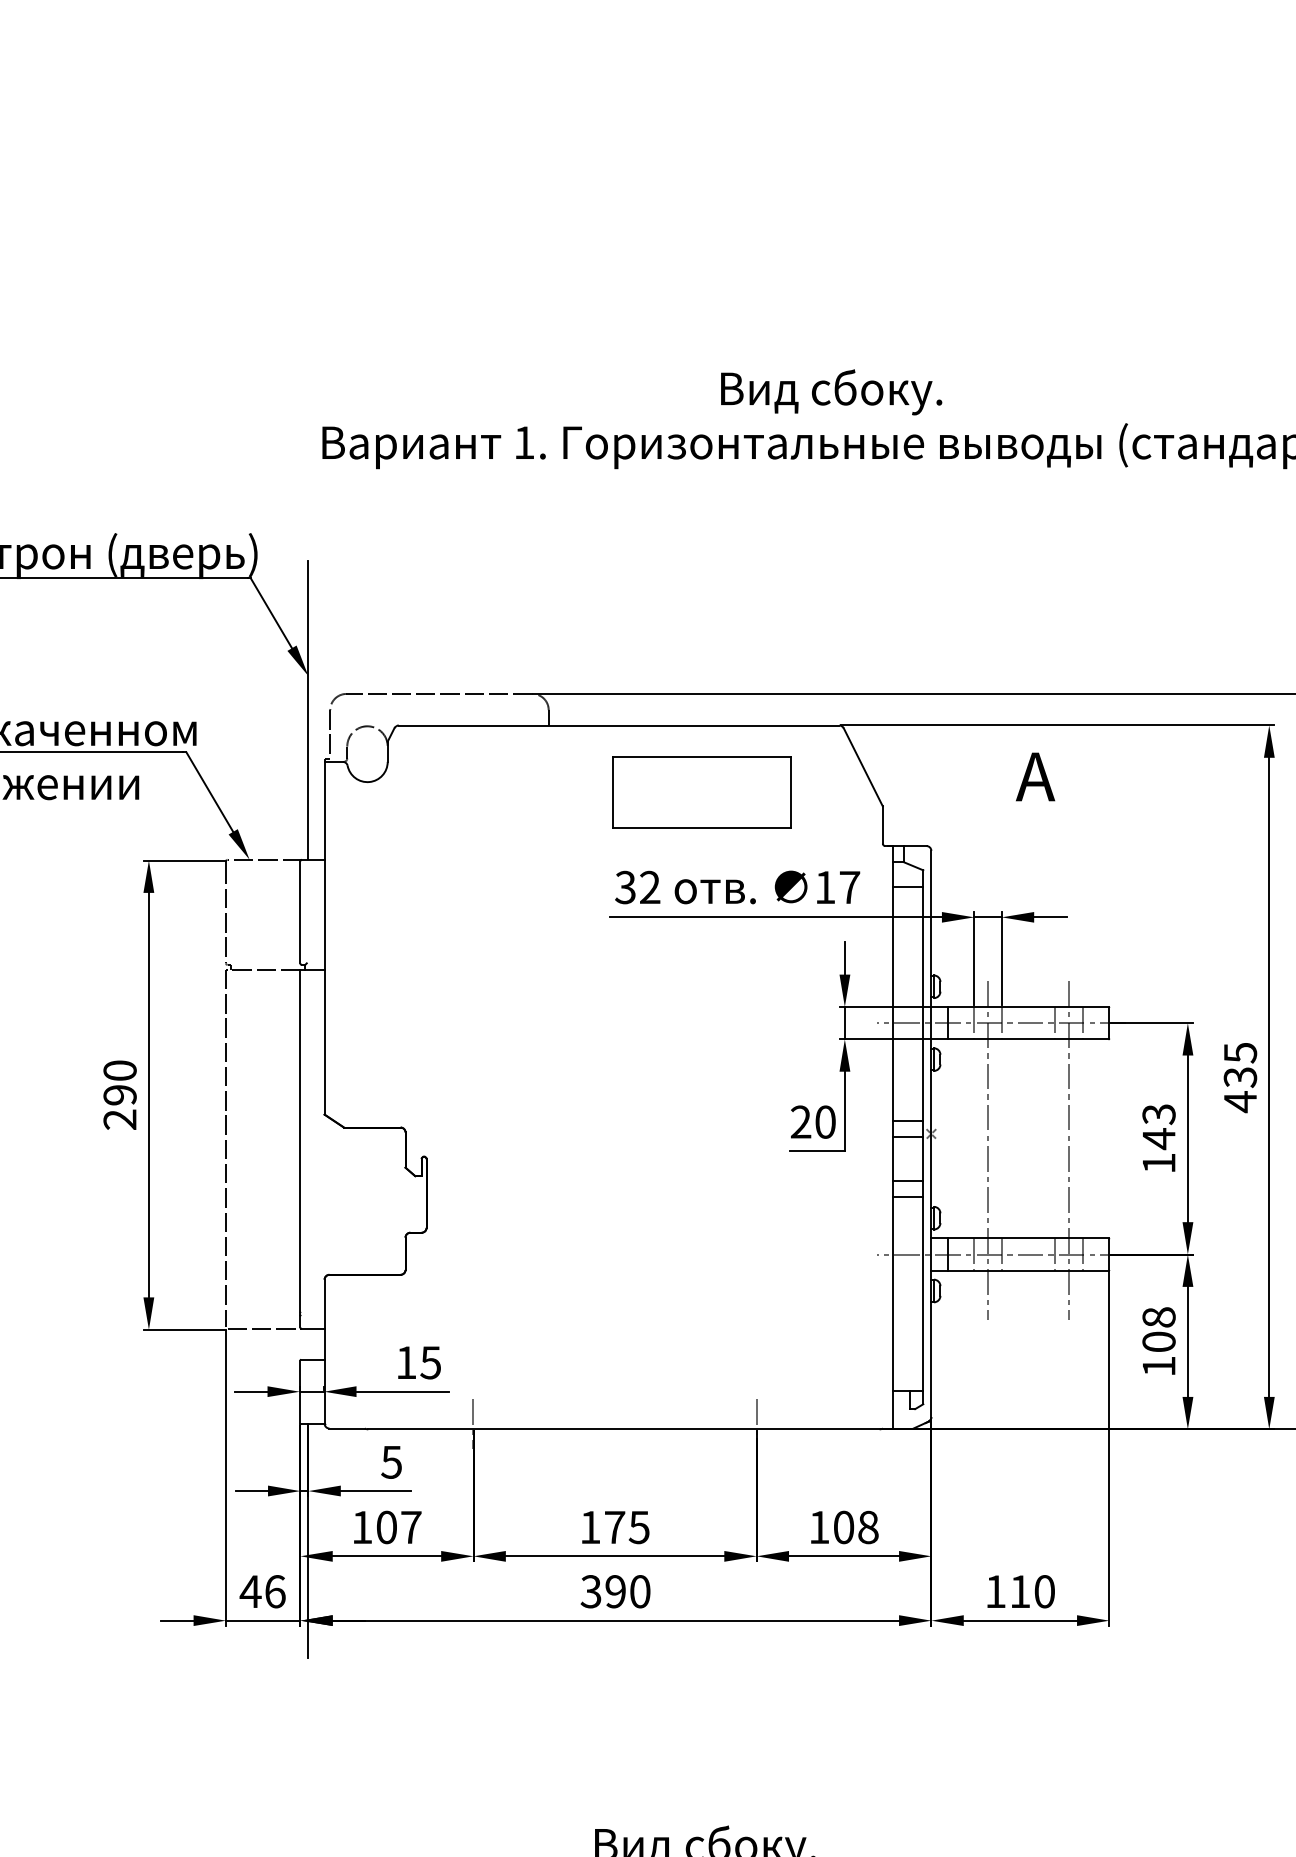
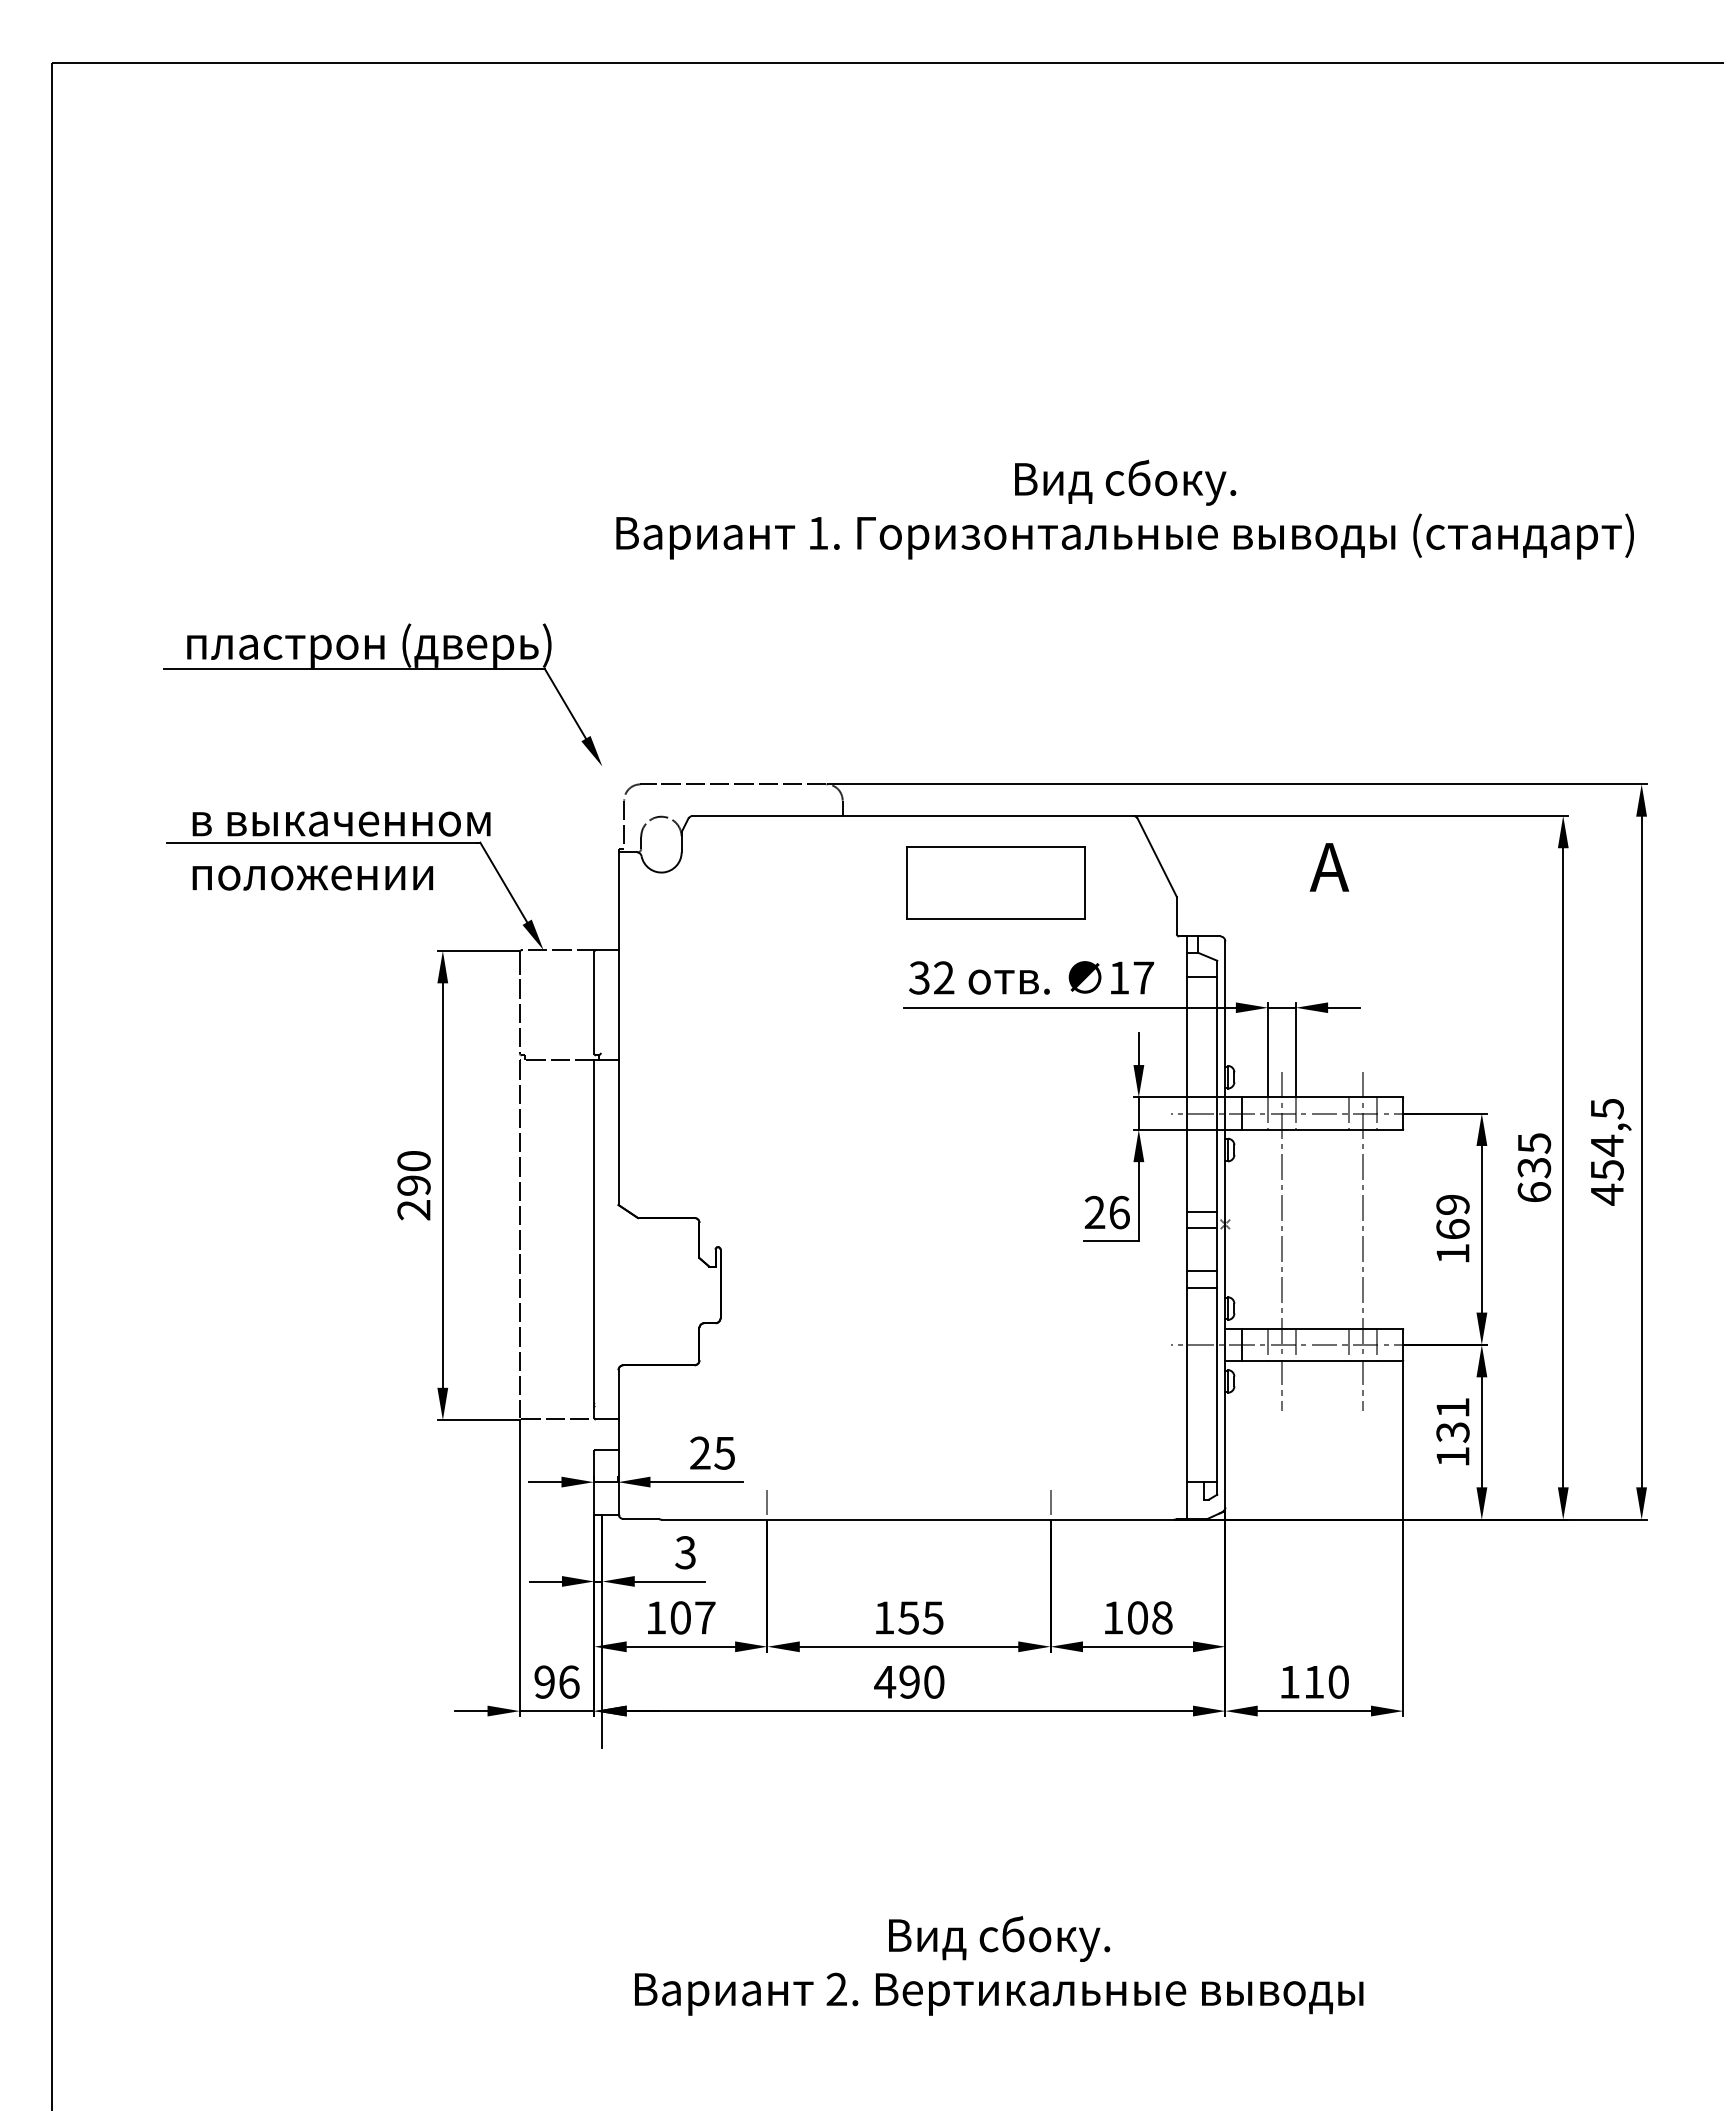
line: (308, 710) -> (602, 800), removed
text: (1240, 1102) -> (1534, 1192), 435 -> 635
text: (825, 1122) -> (1119, 1212), 20 -> 26
text: (1158, 1127) -> (1452, 1217), 143 -> 169
text: (1158, 1330) -> (1452, 1420), 108 -> 131
text: (406, 1362) -> (700, 1452), 15 -> 25
text: (391, 1462) -> (685, 1552), 5 -> 3
text: (614, 1527) -> (908, 1617), 175 -> 155
text: (250, 1591) -> (544, 1681), 46 -> 96
text: (591, 1591) -> (885, 1681), 390 -> 490

